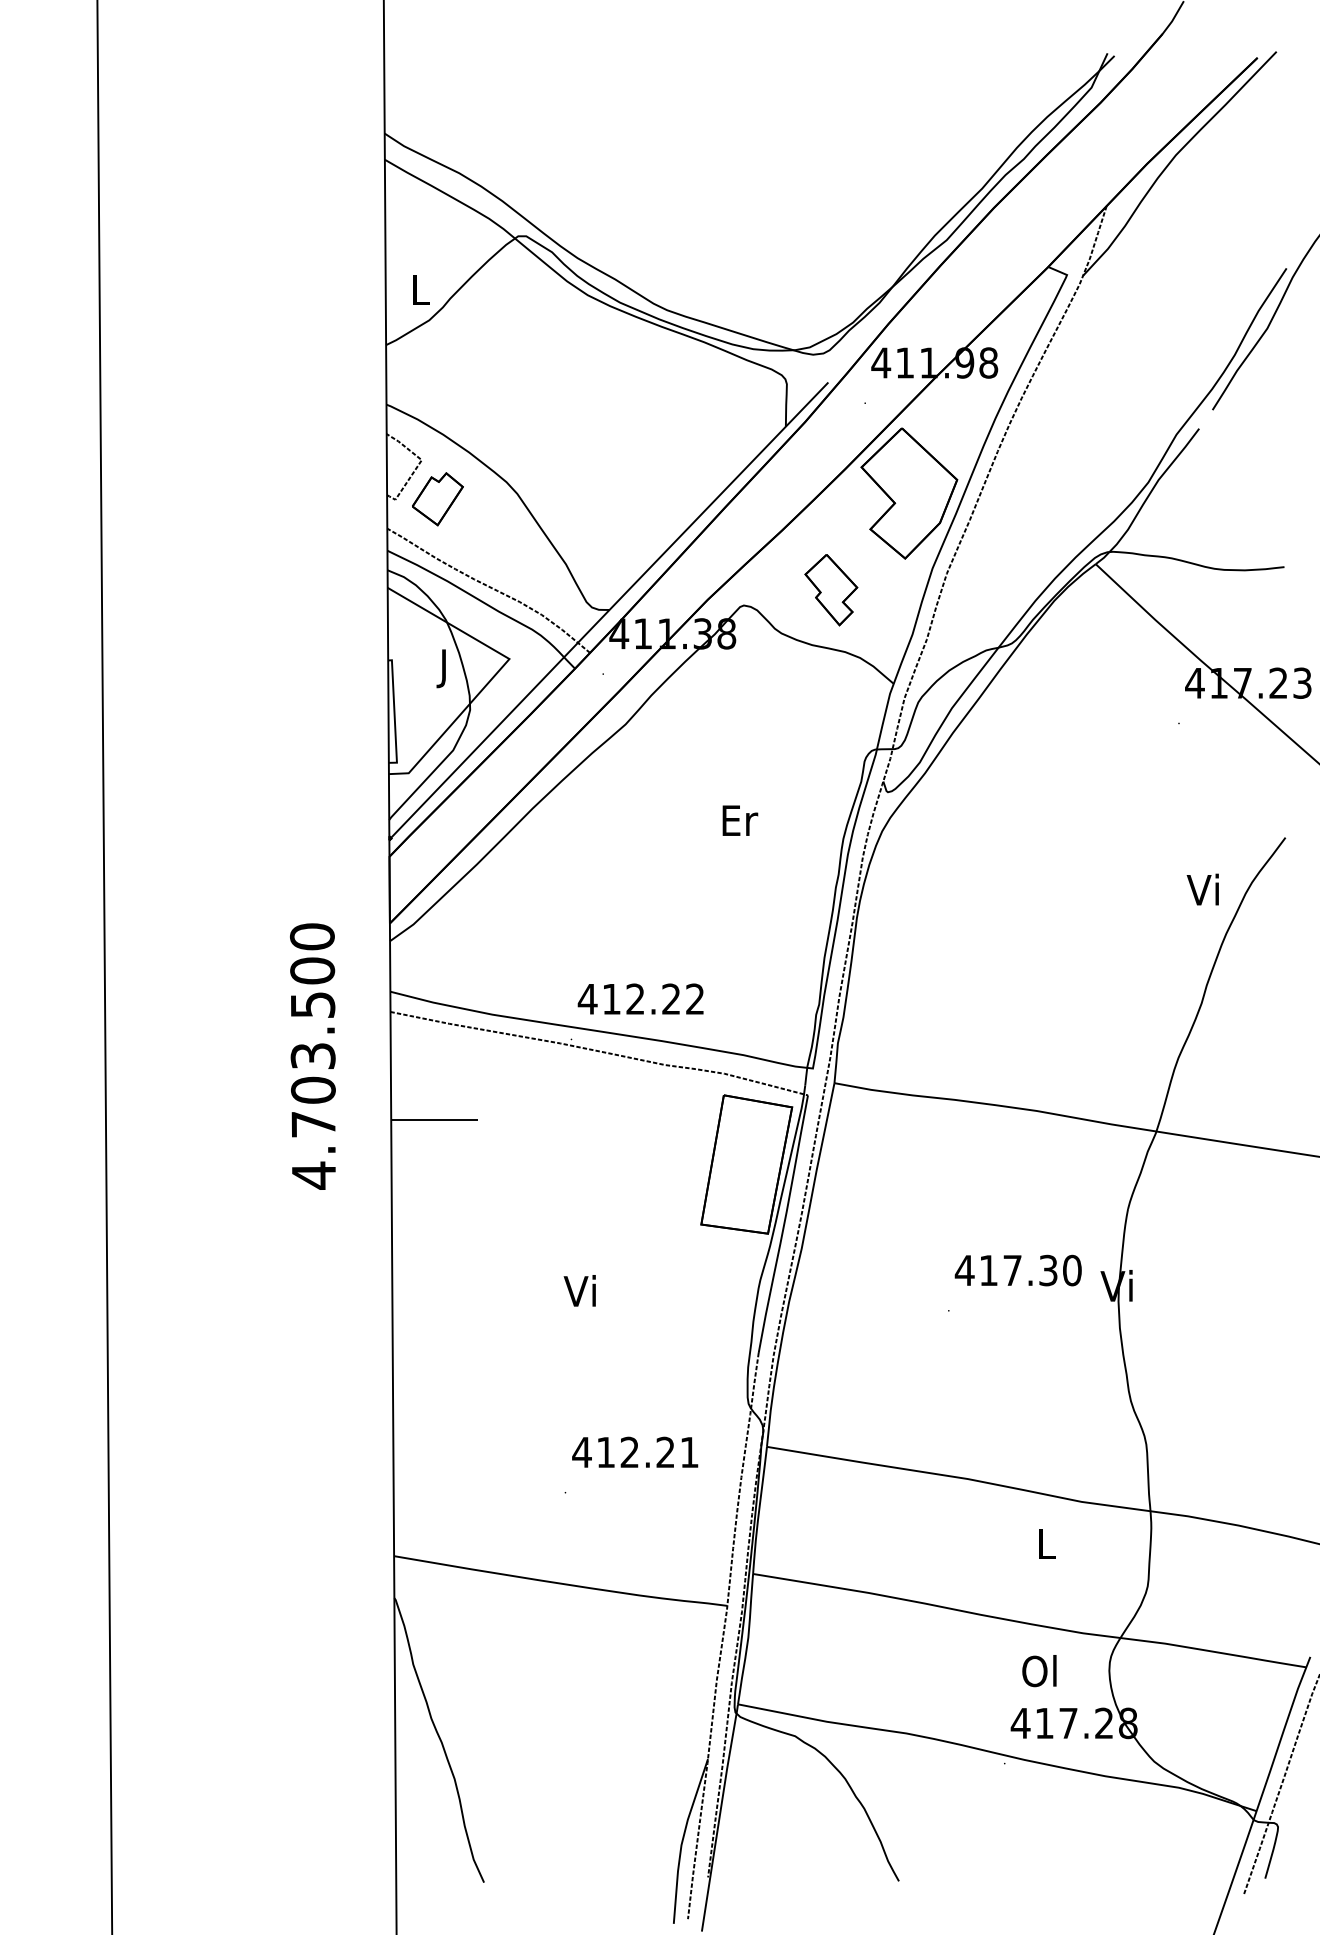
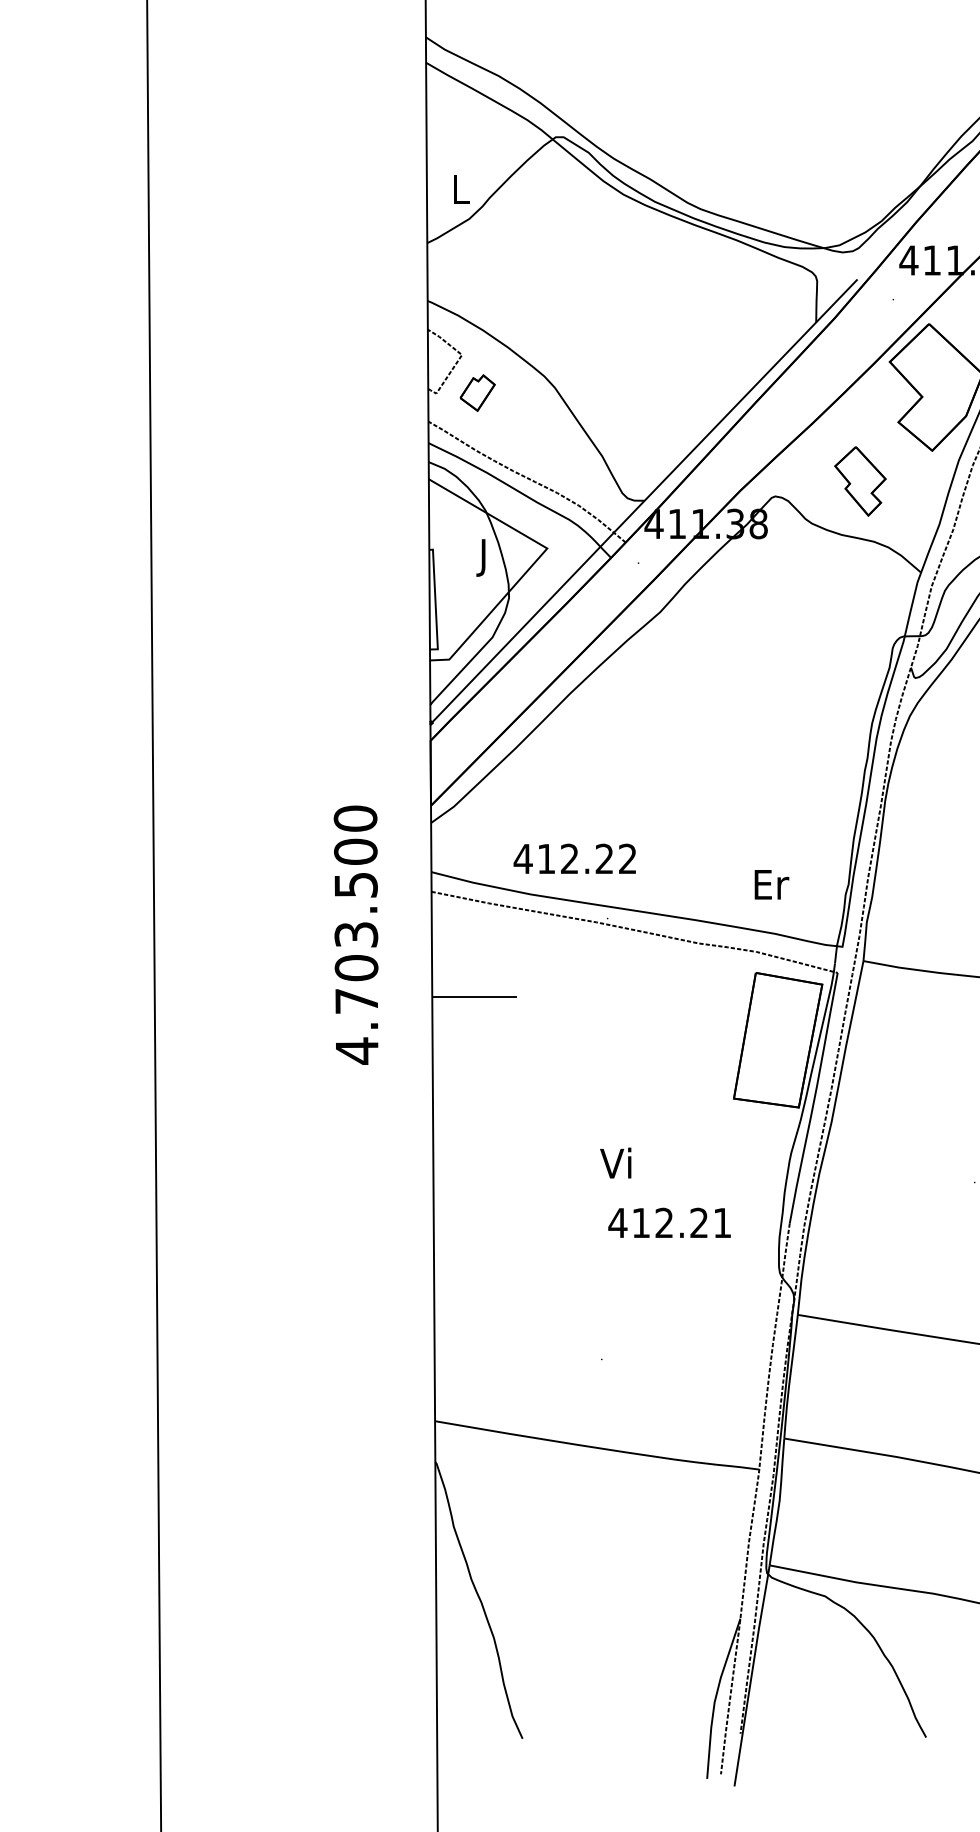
part: (437, 499) -> (477, 393), size x0.7
text: (740, 820) -> (772, 884), moved
text: (640, 998) -> (574, 858), moved
text: (635, 1451) -> (669, 1222), moved

